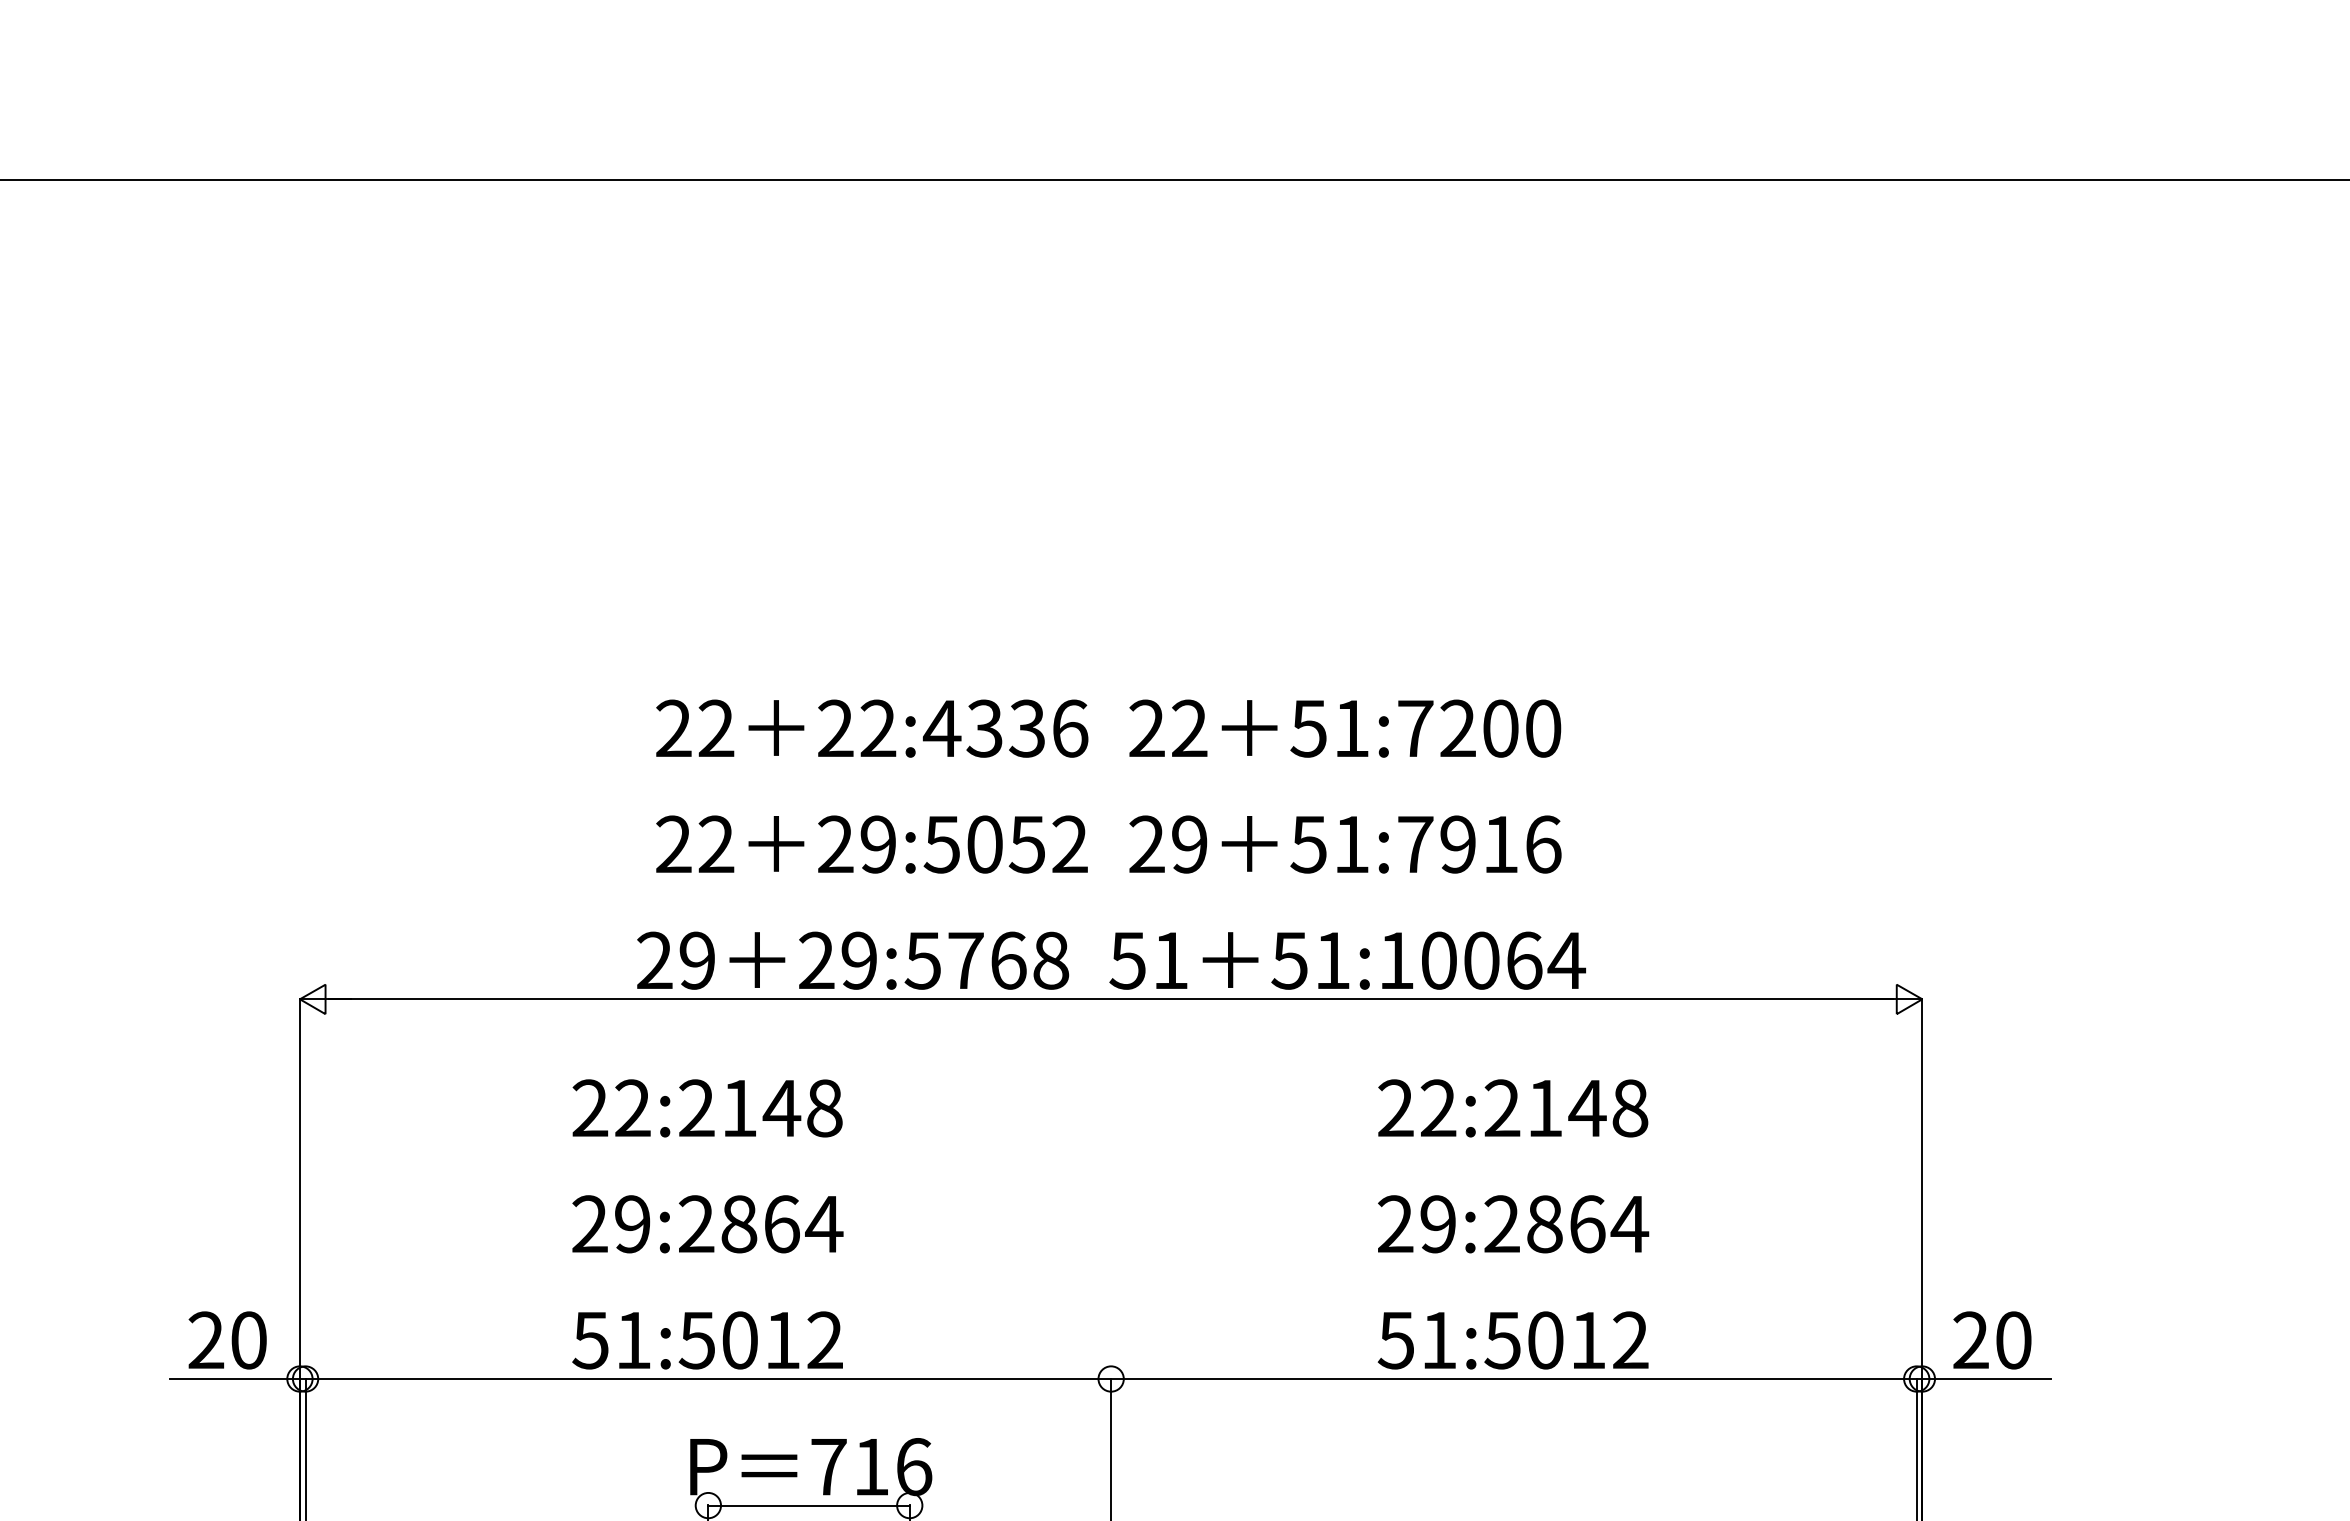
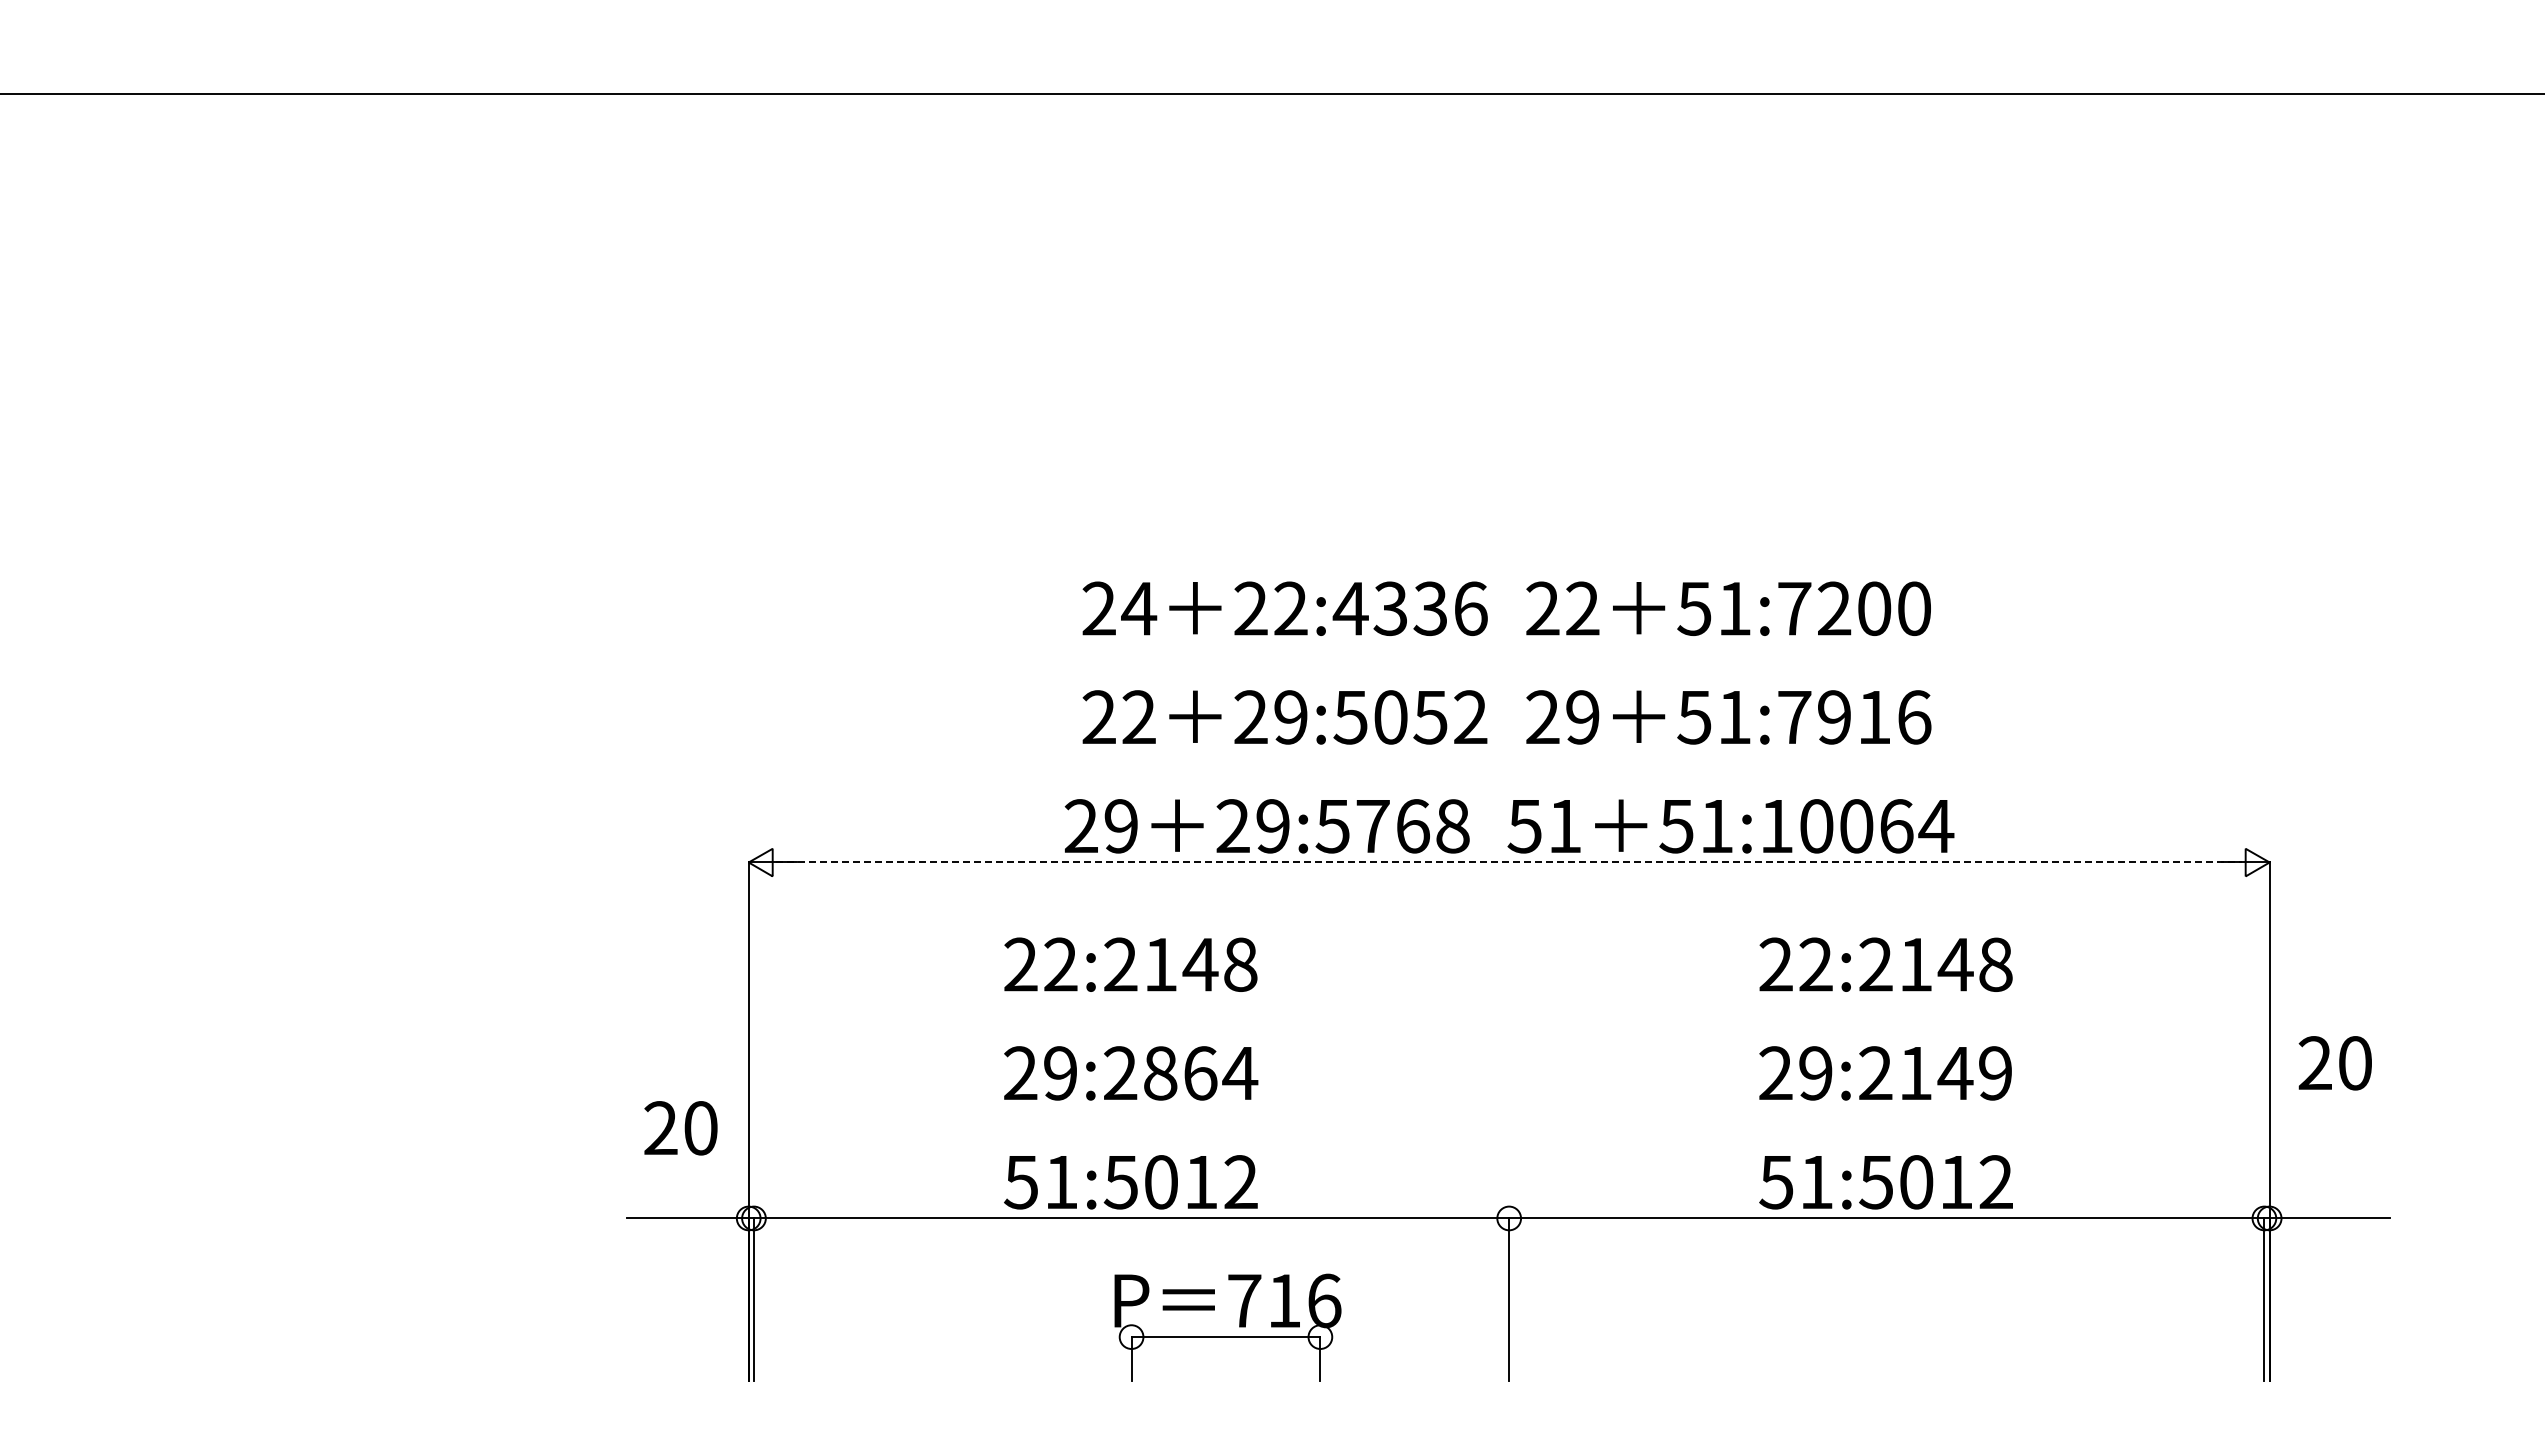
text: (716, 728) -> (1139, 608), 22 -> 24
line: (1111, 999) -> (1509, 862), solid -> dashed
text: (1588, 1224) -> (1956, 1073), 29:2864 -> 29:2149
text: (227, 1340) -> (680, 1128), moved
text: (1991, 1340) -> (2334, 1063), moved

